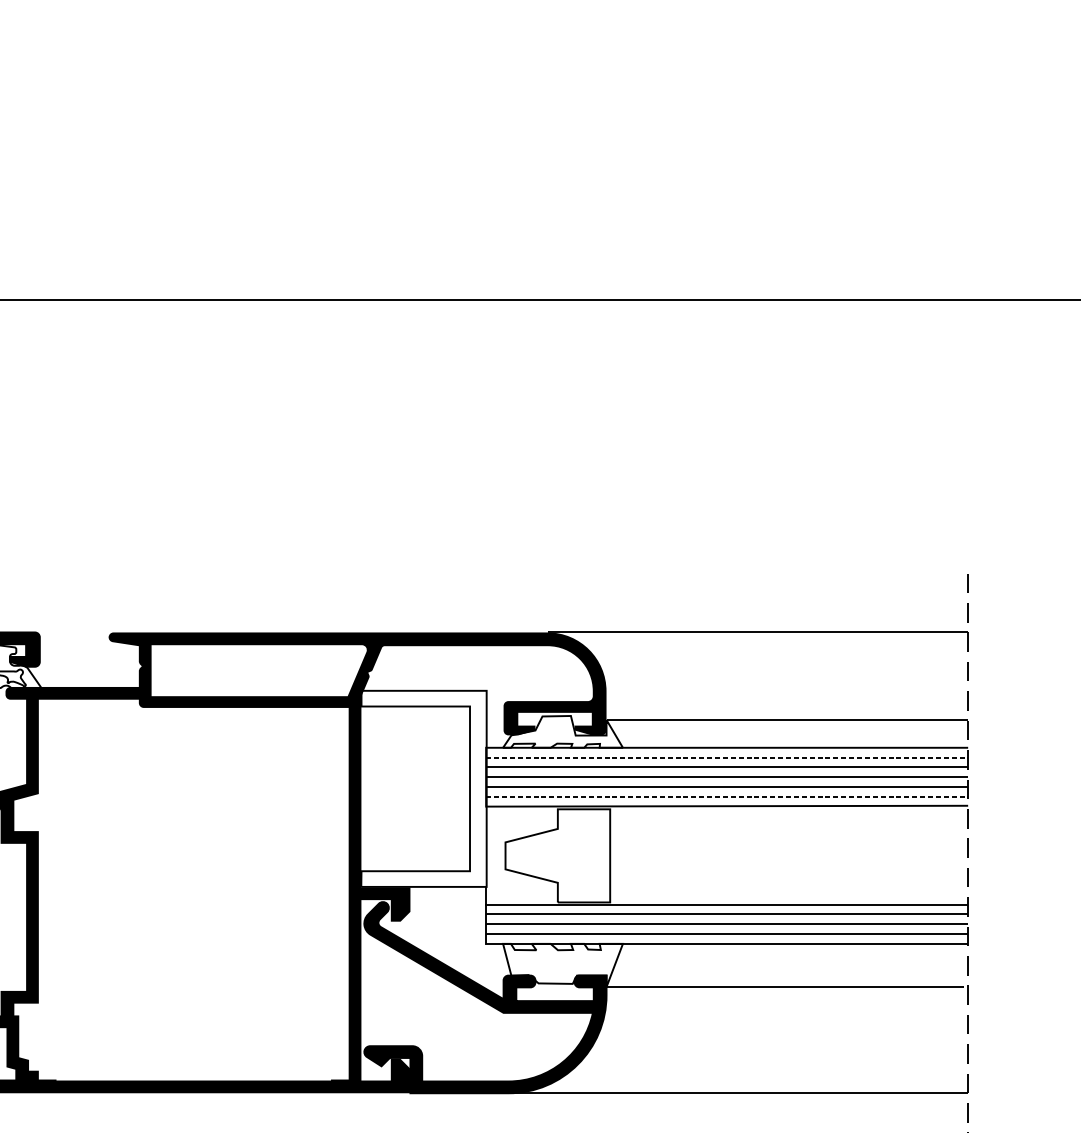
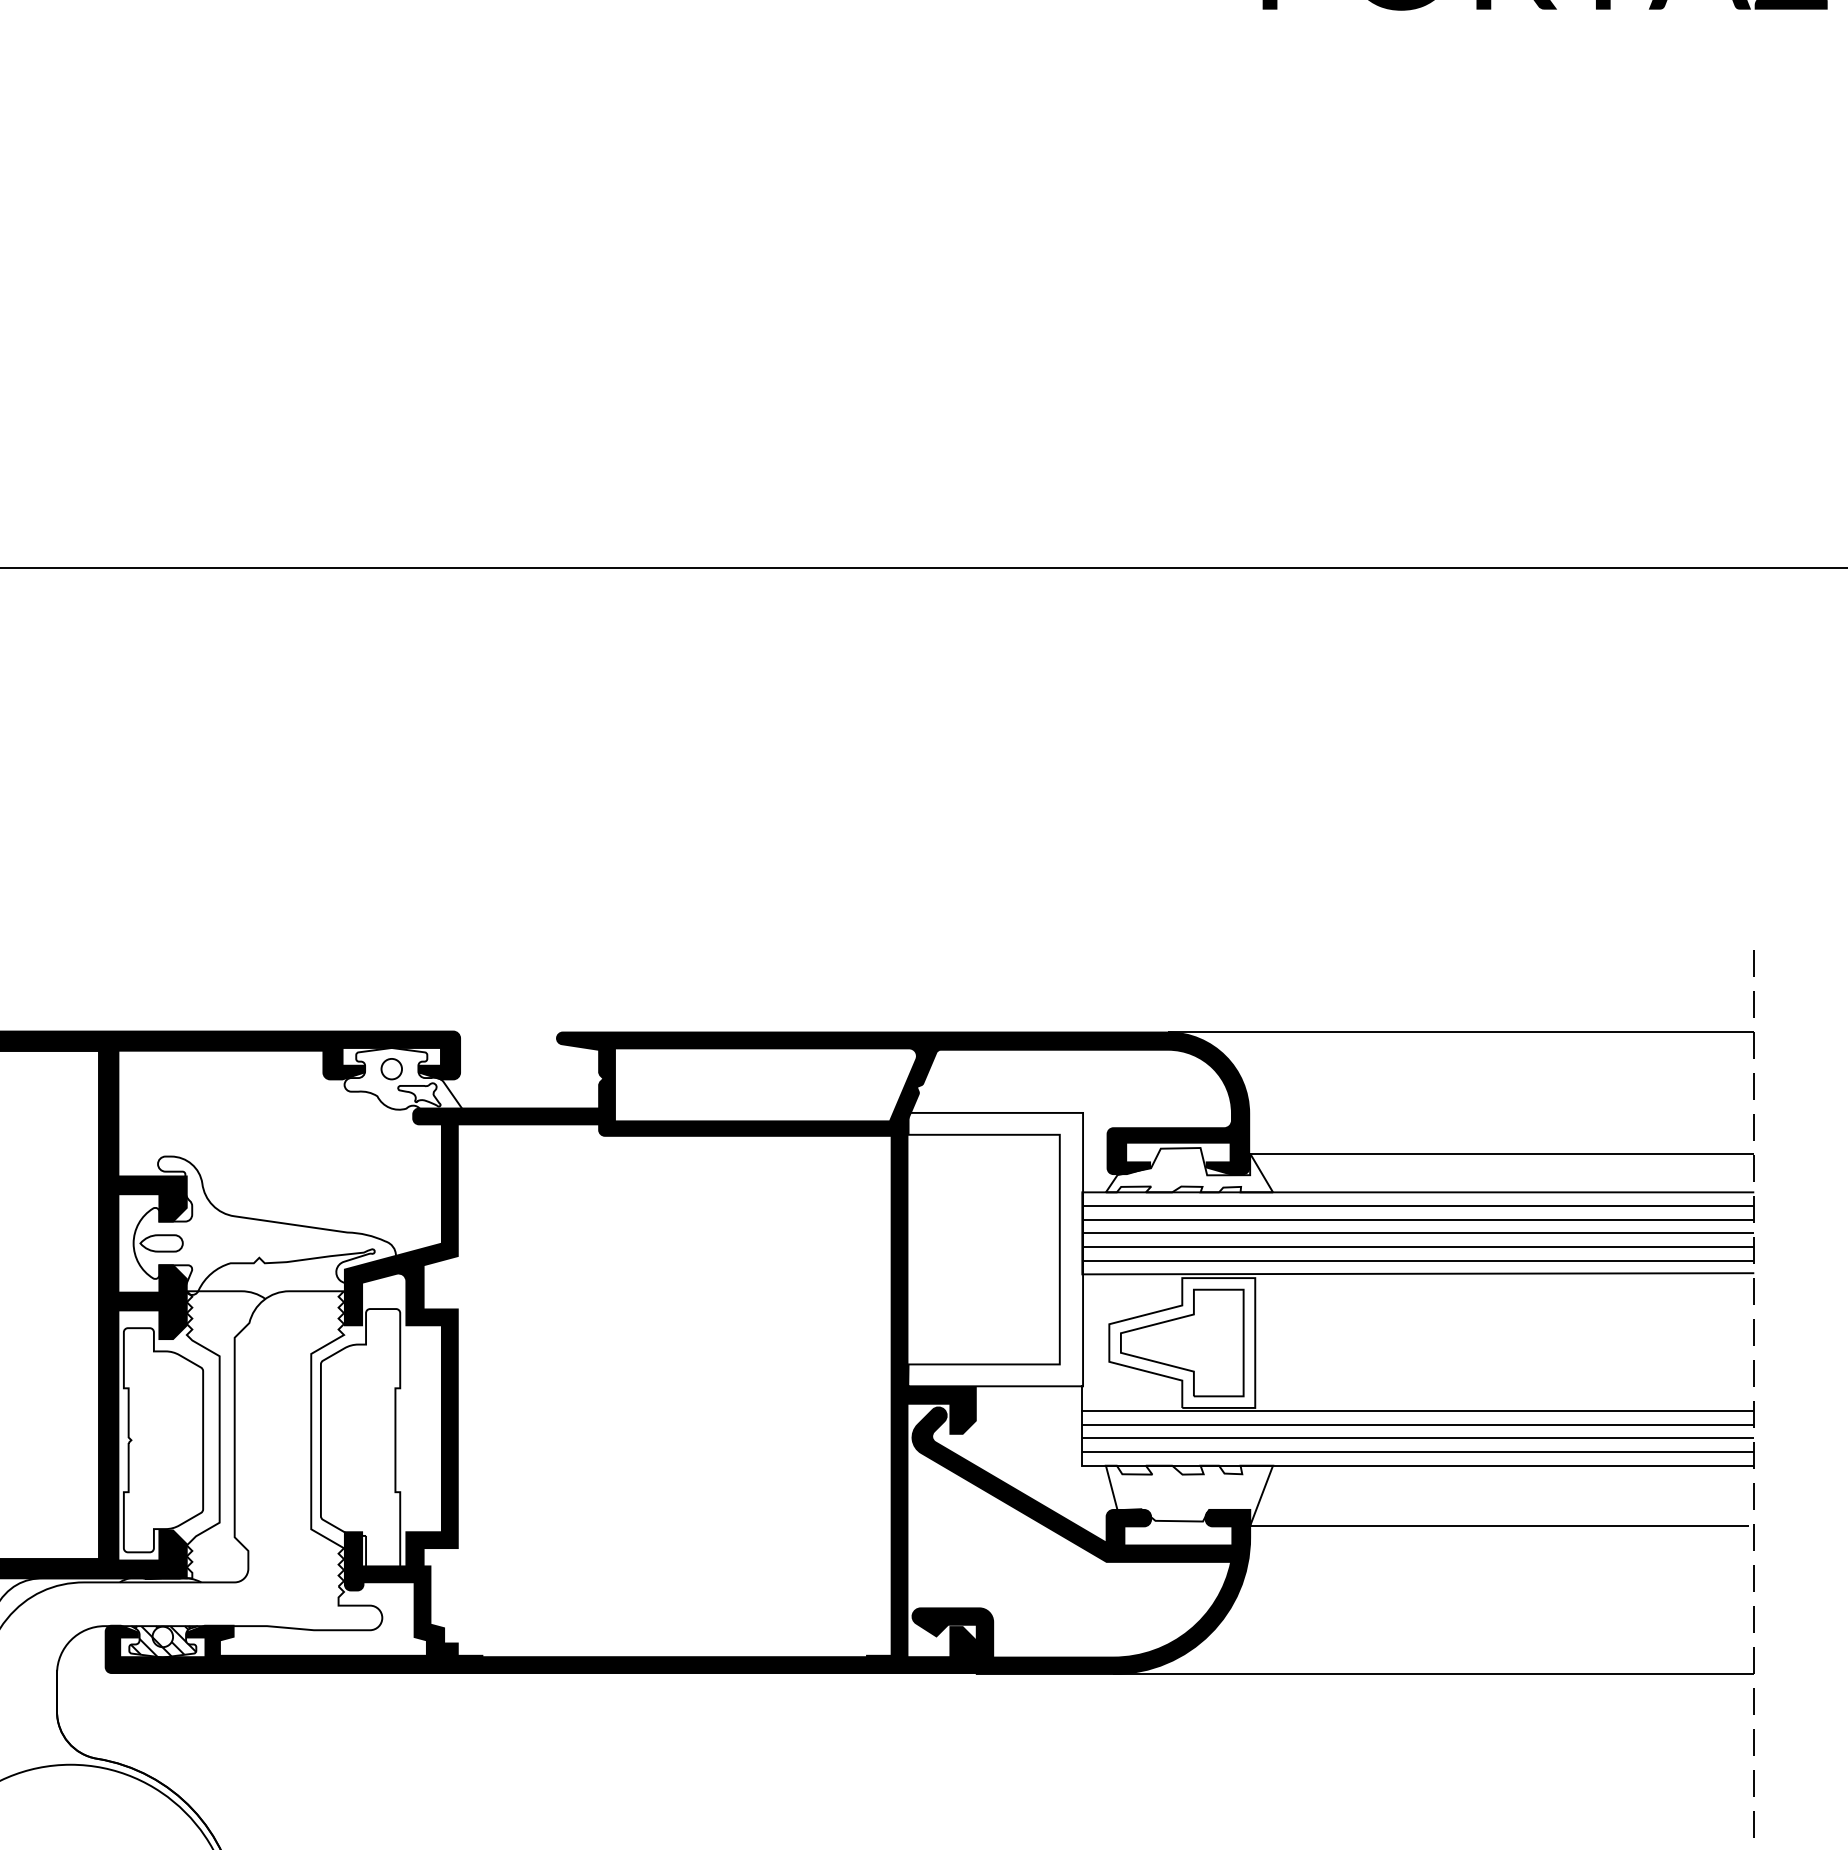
line: (727, 757) -> (1418, 1206), dashed -> solid
line: (727, 796) -> (1418, 1260), dashed -> solid
part: (558, 855) -> (1182, 1342), added

